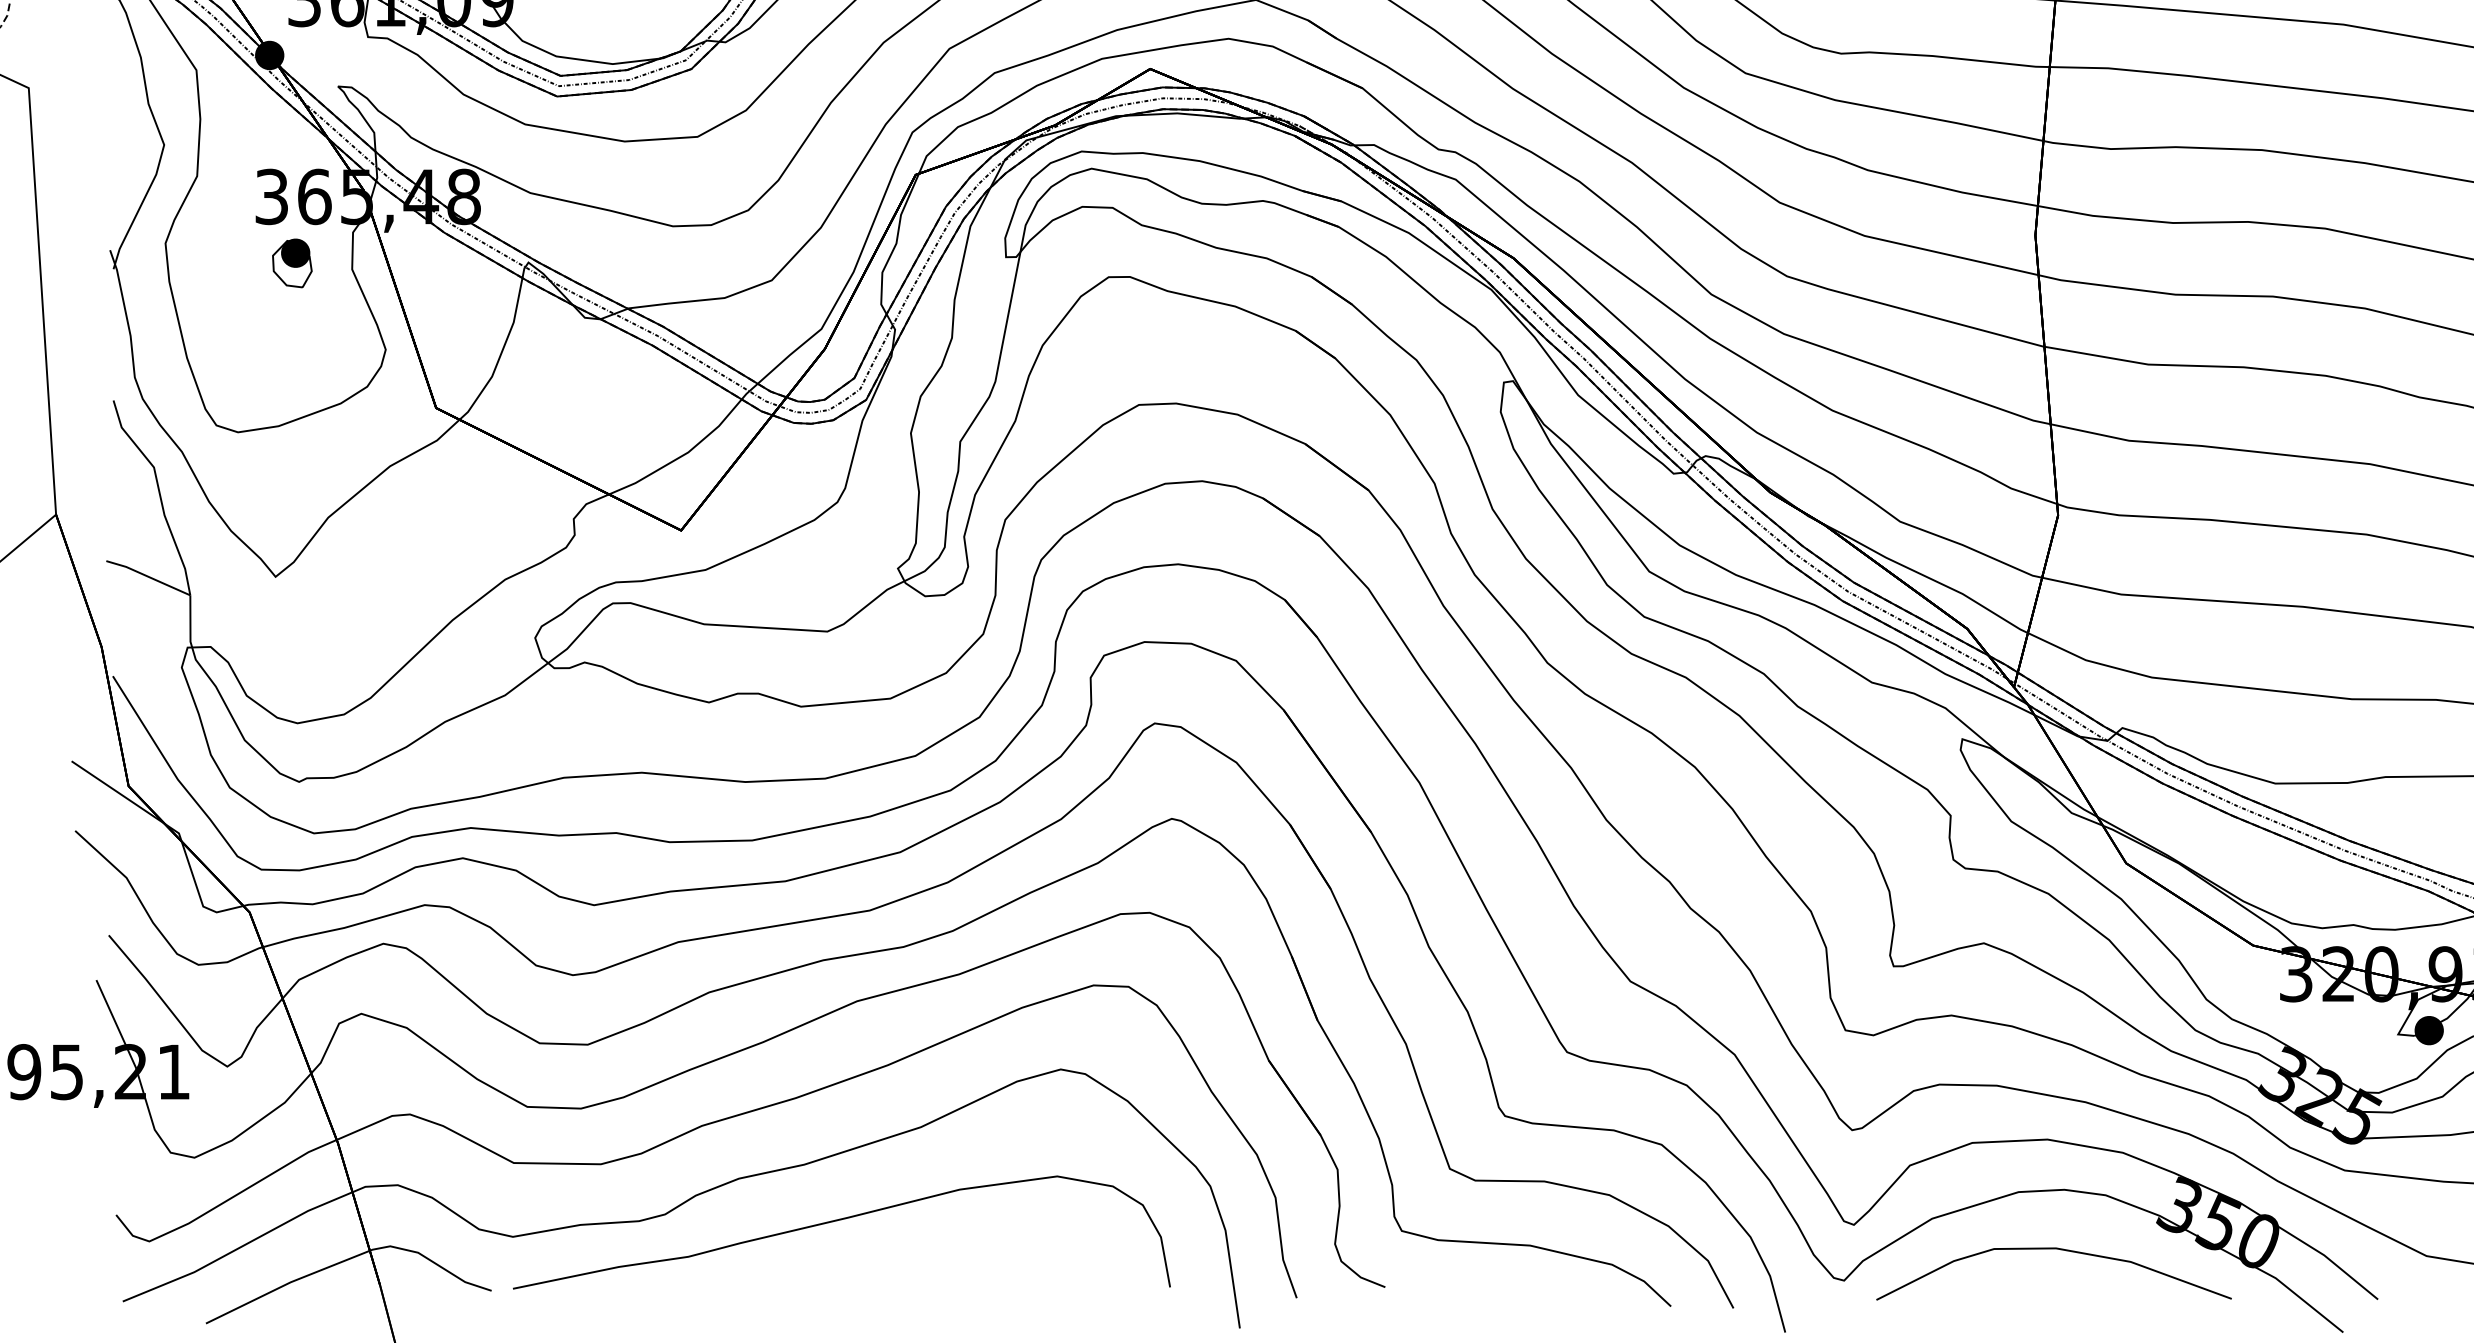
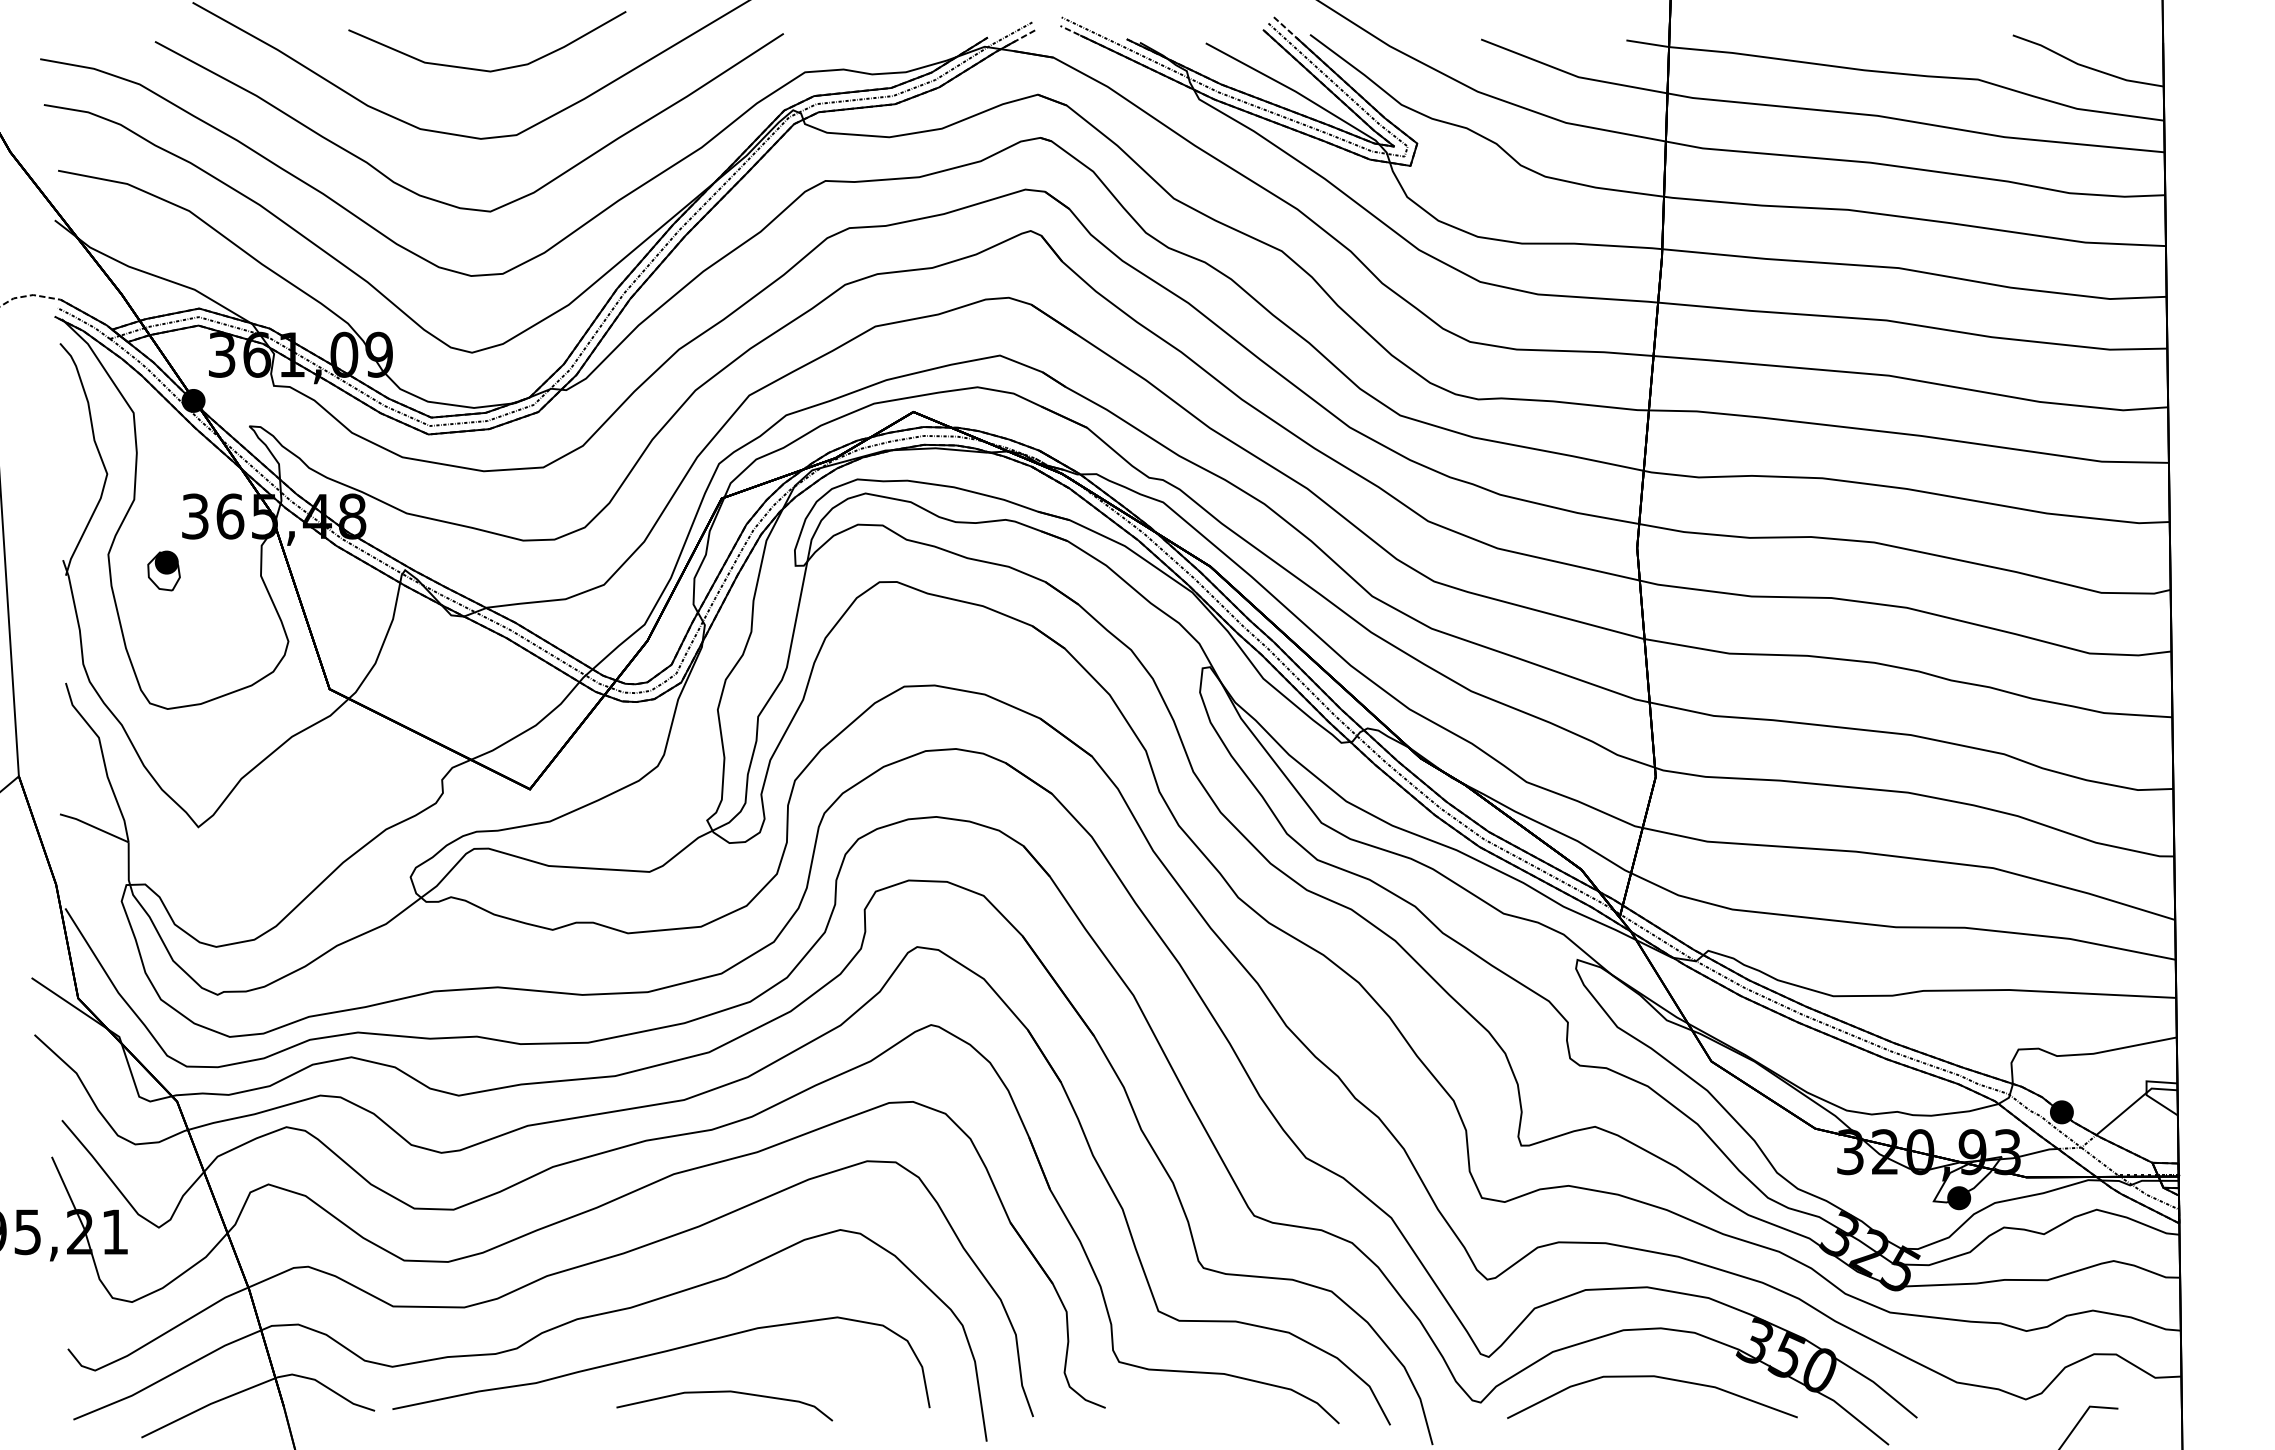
part: (291, 262) -> (163, 570), moved
curve: (919, 1268) -> (724, 1392), added

